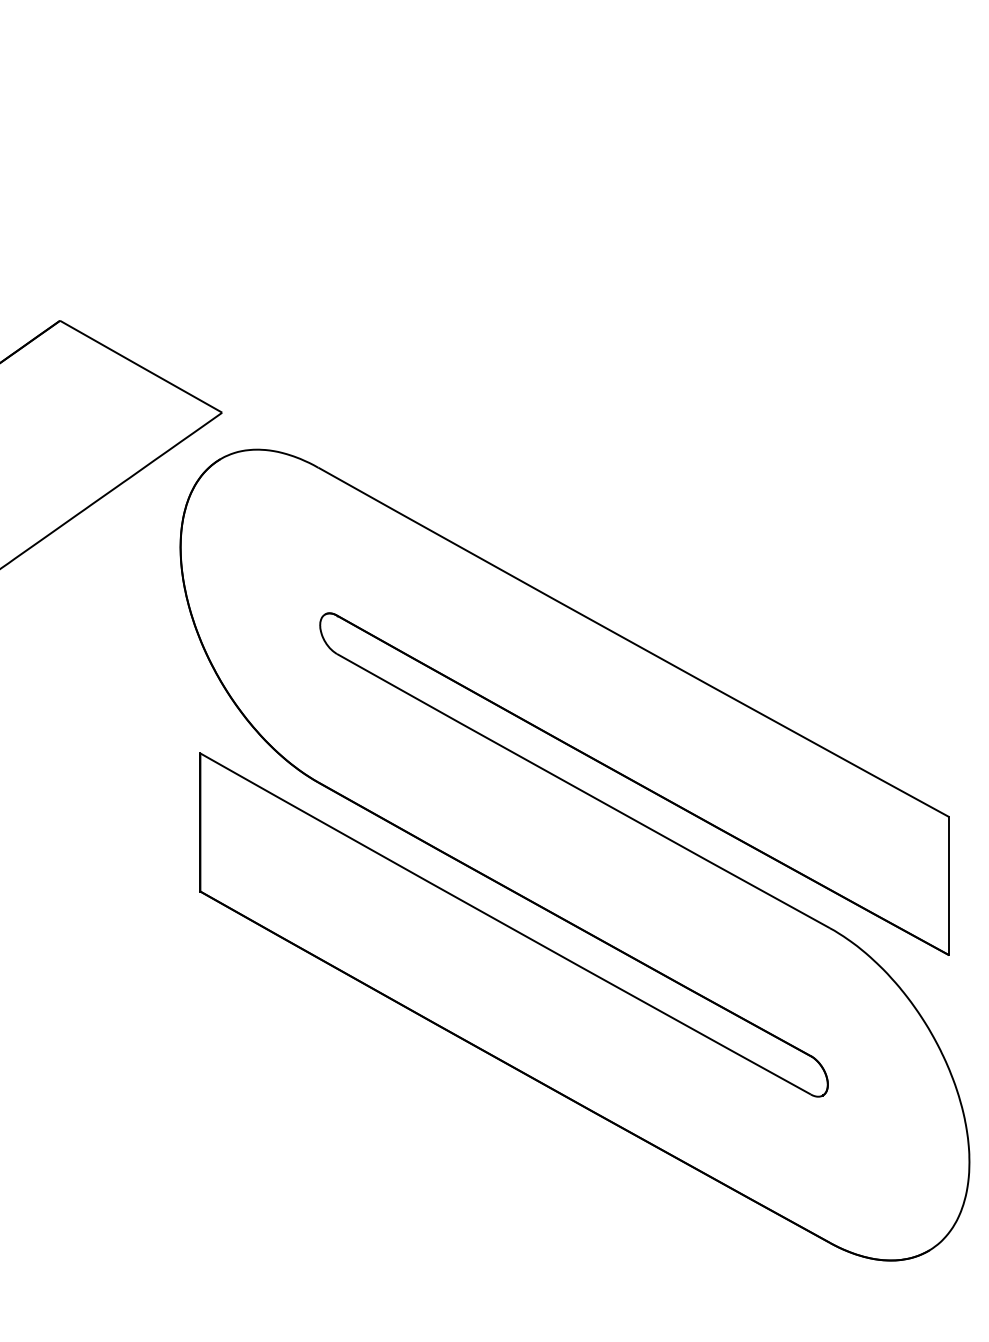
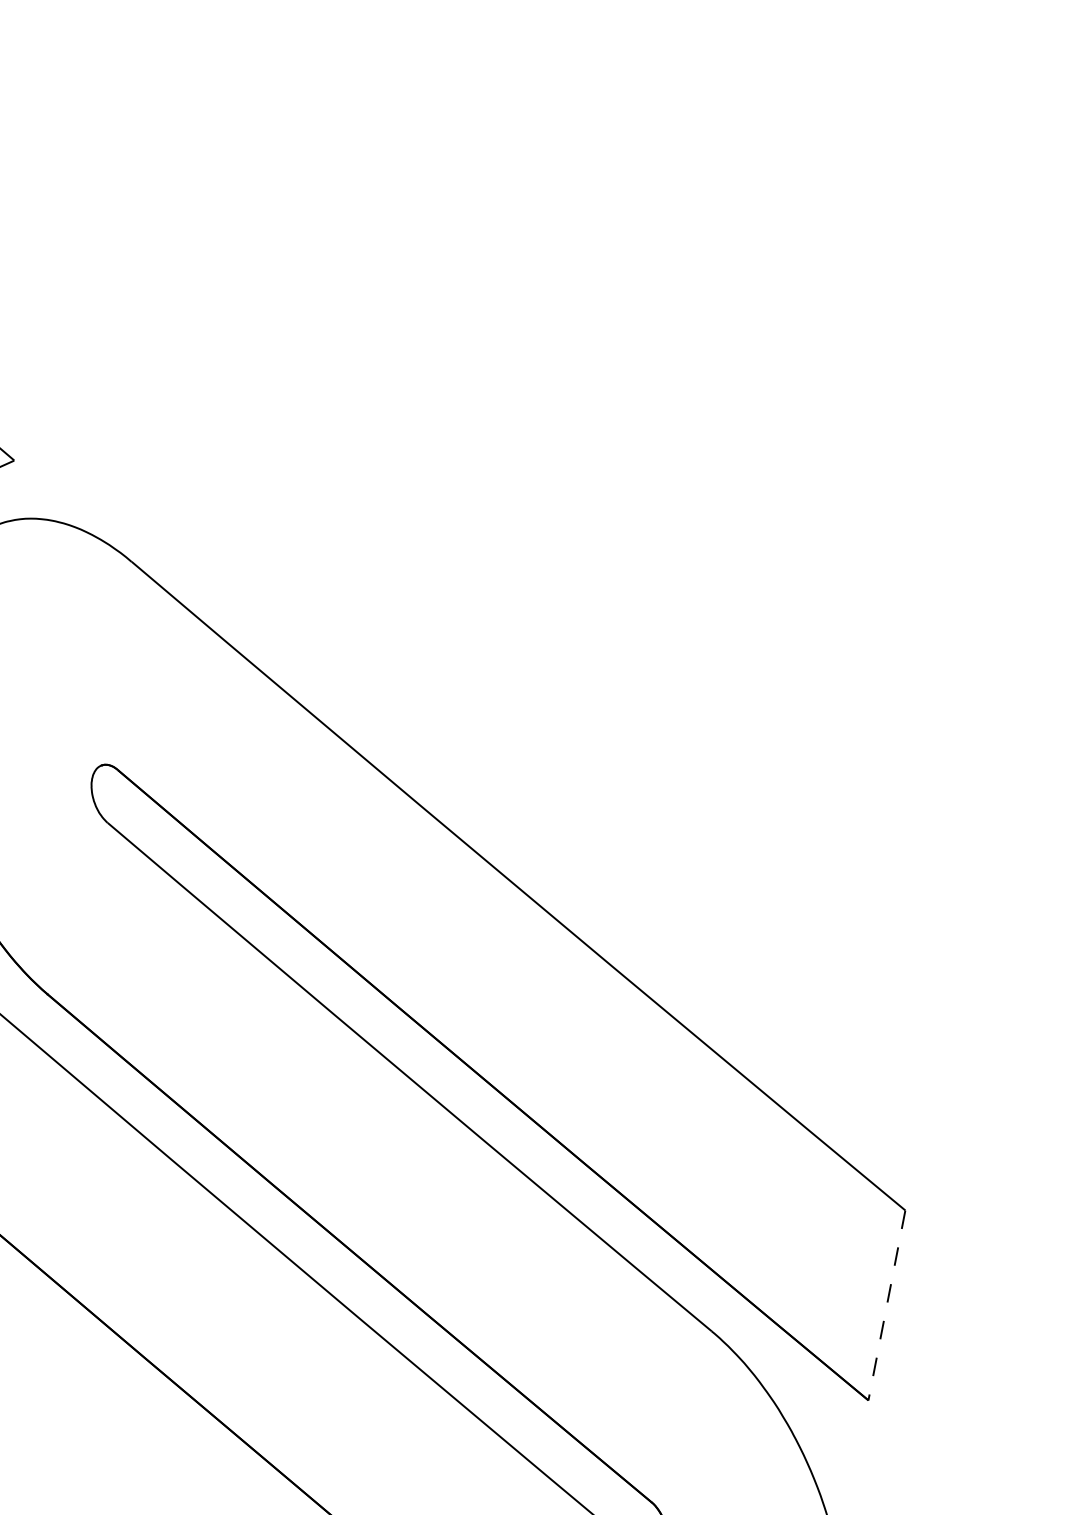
line: (949, 886) -> (887, 1305), solid -> dashed

